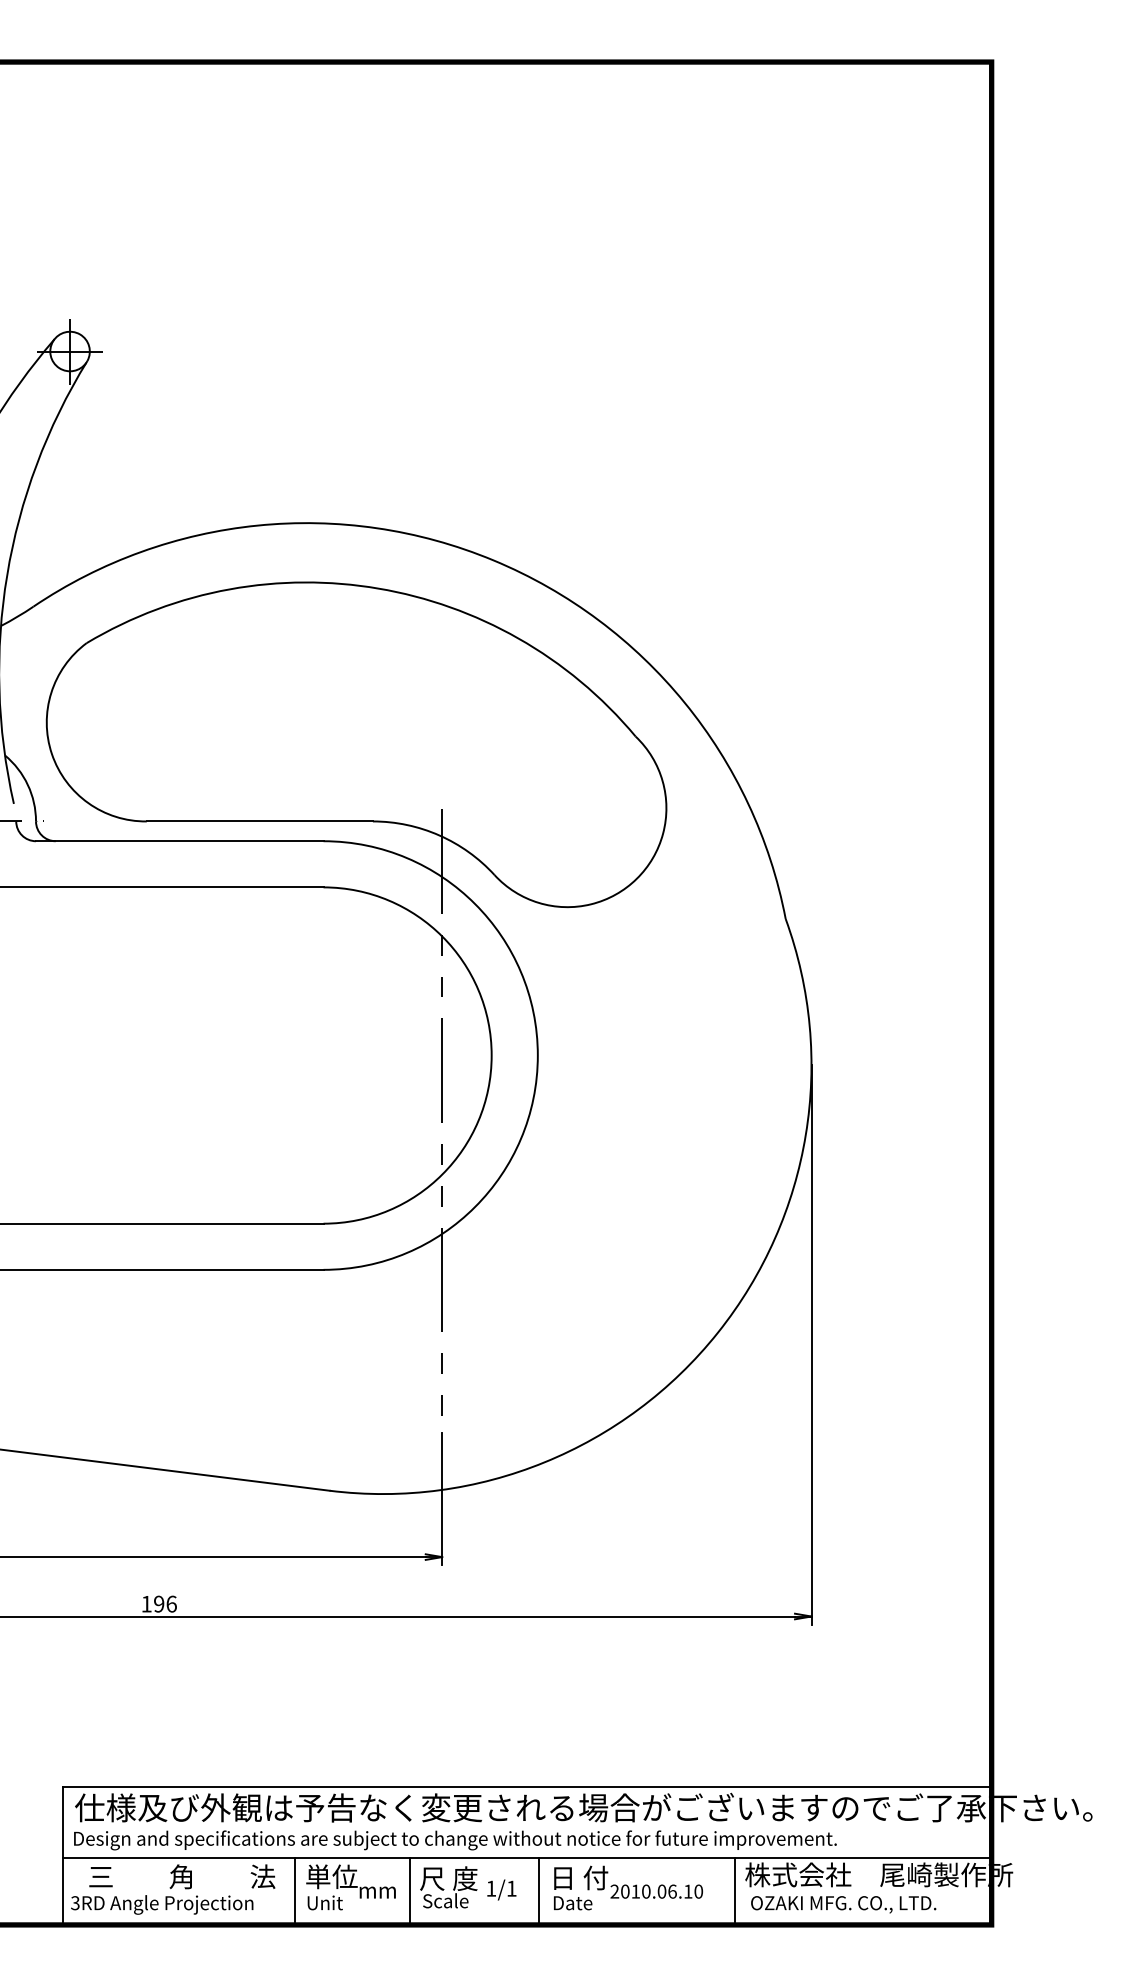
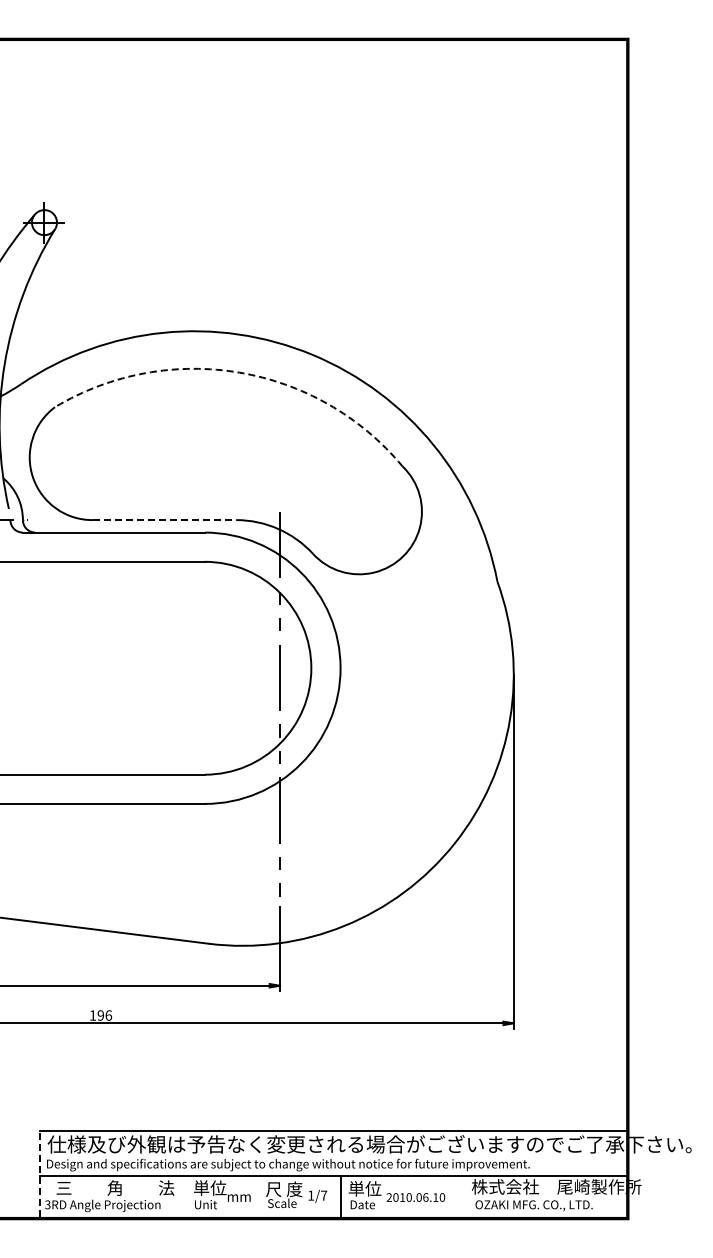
arc: (378, 588) -> (239, 372), solid -> dashed
line: (259, 822) -> (164, 520), solid -> dashed
line: (62, 1853) -> (39, 1173), solid -> dashed
text: (580, 1877) -> (367, 1188), 日 付 -> 単位
text: (512, 1888) -> (324, 1195), 1/1 -> 1/7
line: (294, 1890) -> (186, 1196), removed
line: (409, 1890) -> (259, 1196), removed
line: (735, 1890) -> (465, 1196), removed

